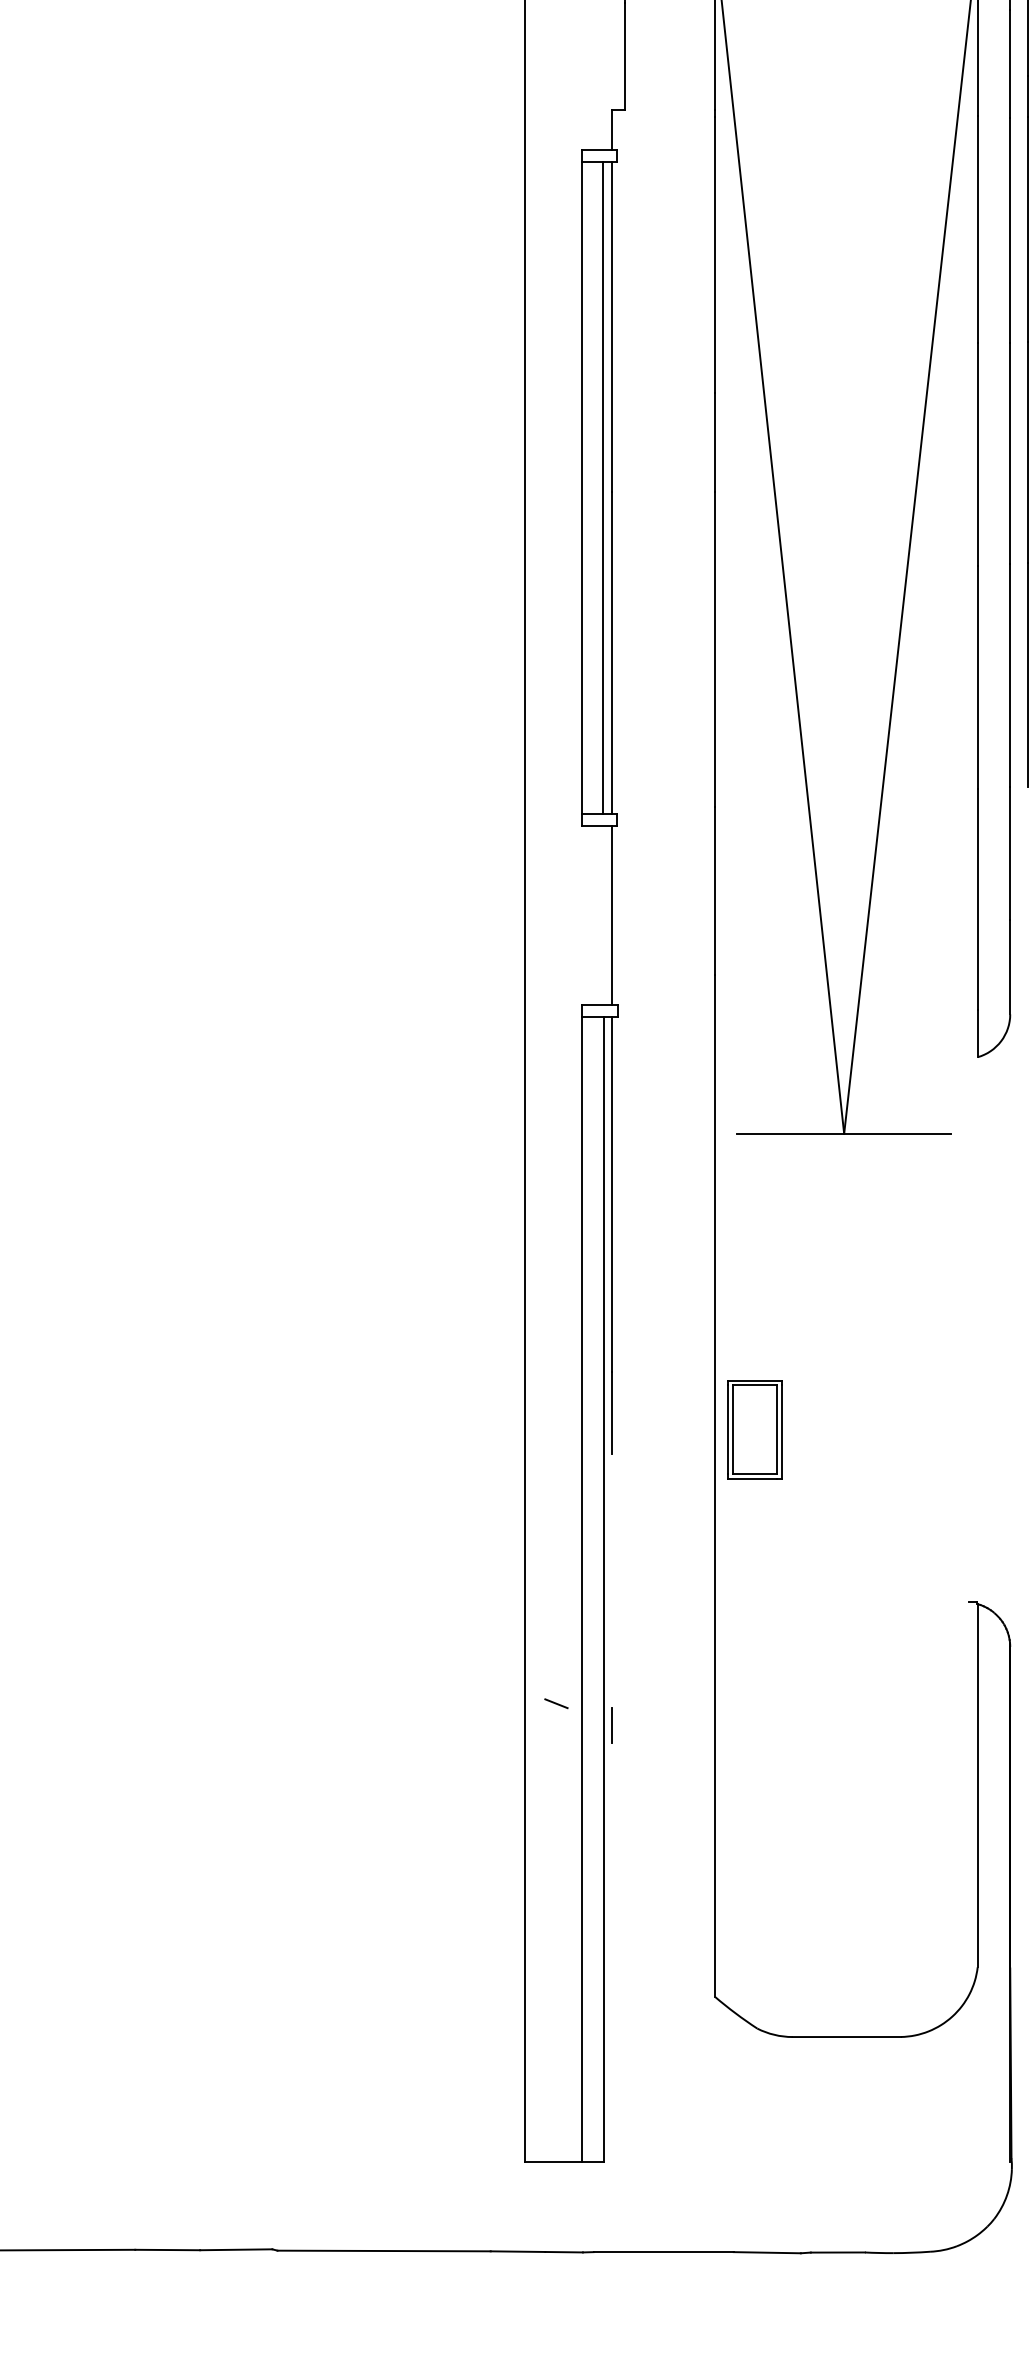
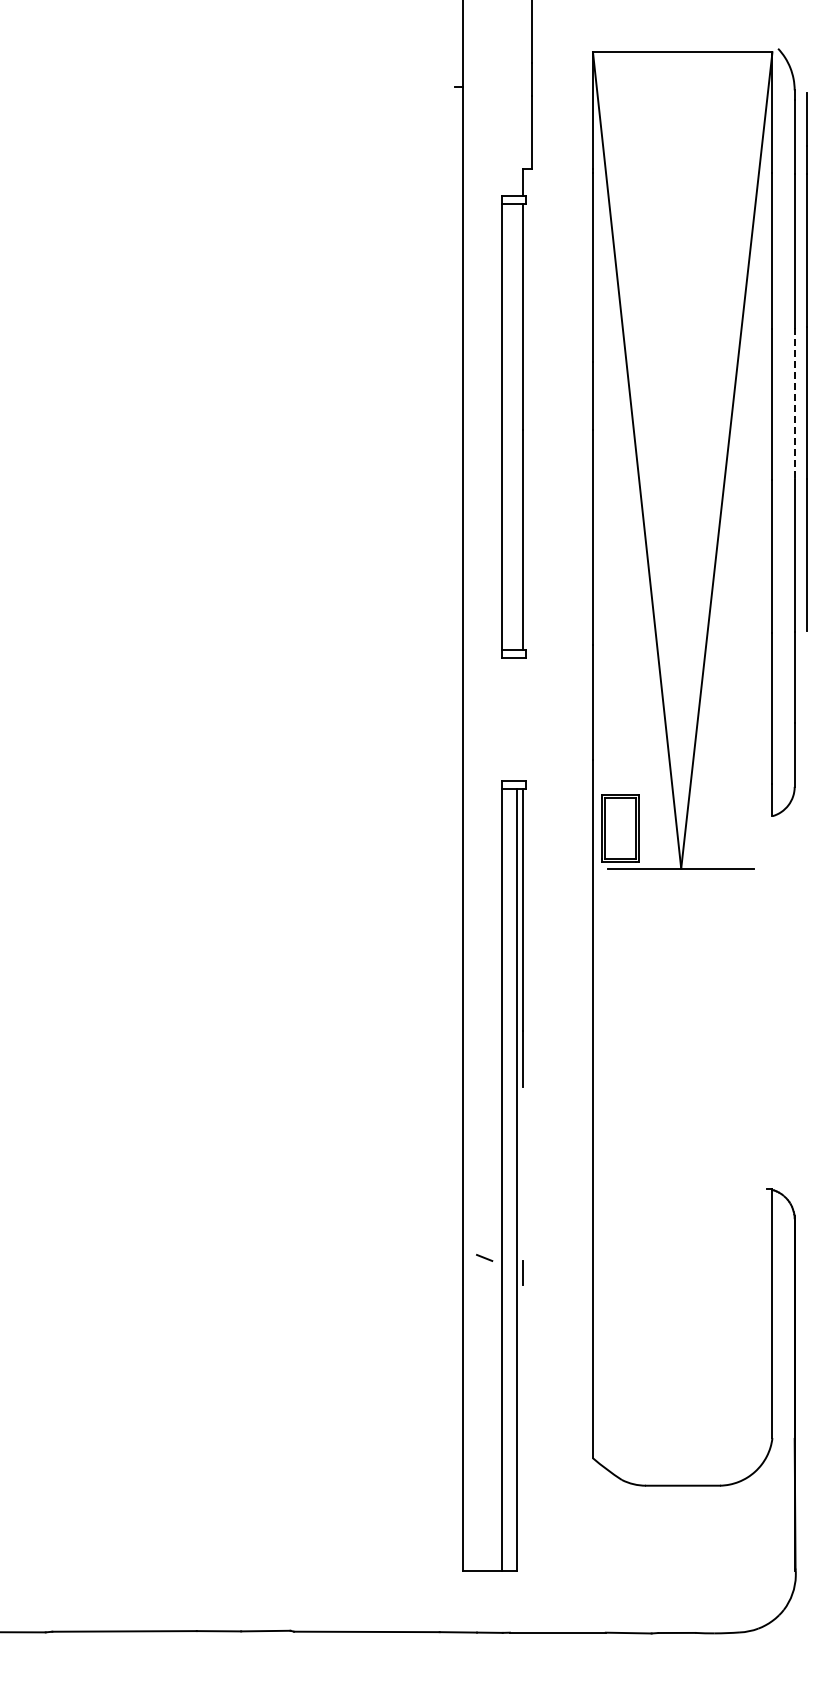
line: (1009, 453) -> (794, 403), solid -> dashed
line: (603, 488) -> (516, 427), removed
line: (611, 915) -> (522, 719), removed
part: (755, 1429) -> (620, 828), moved

